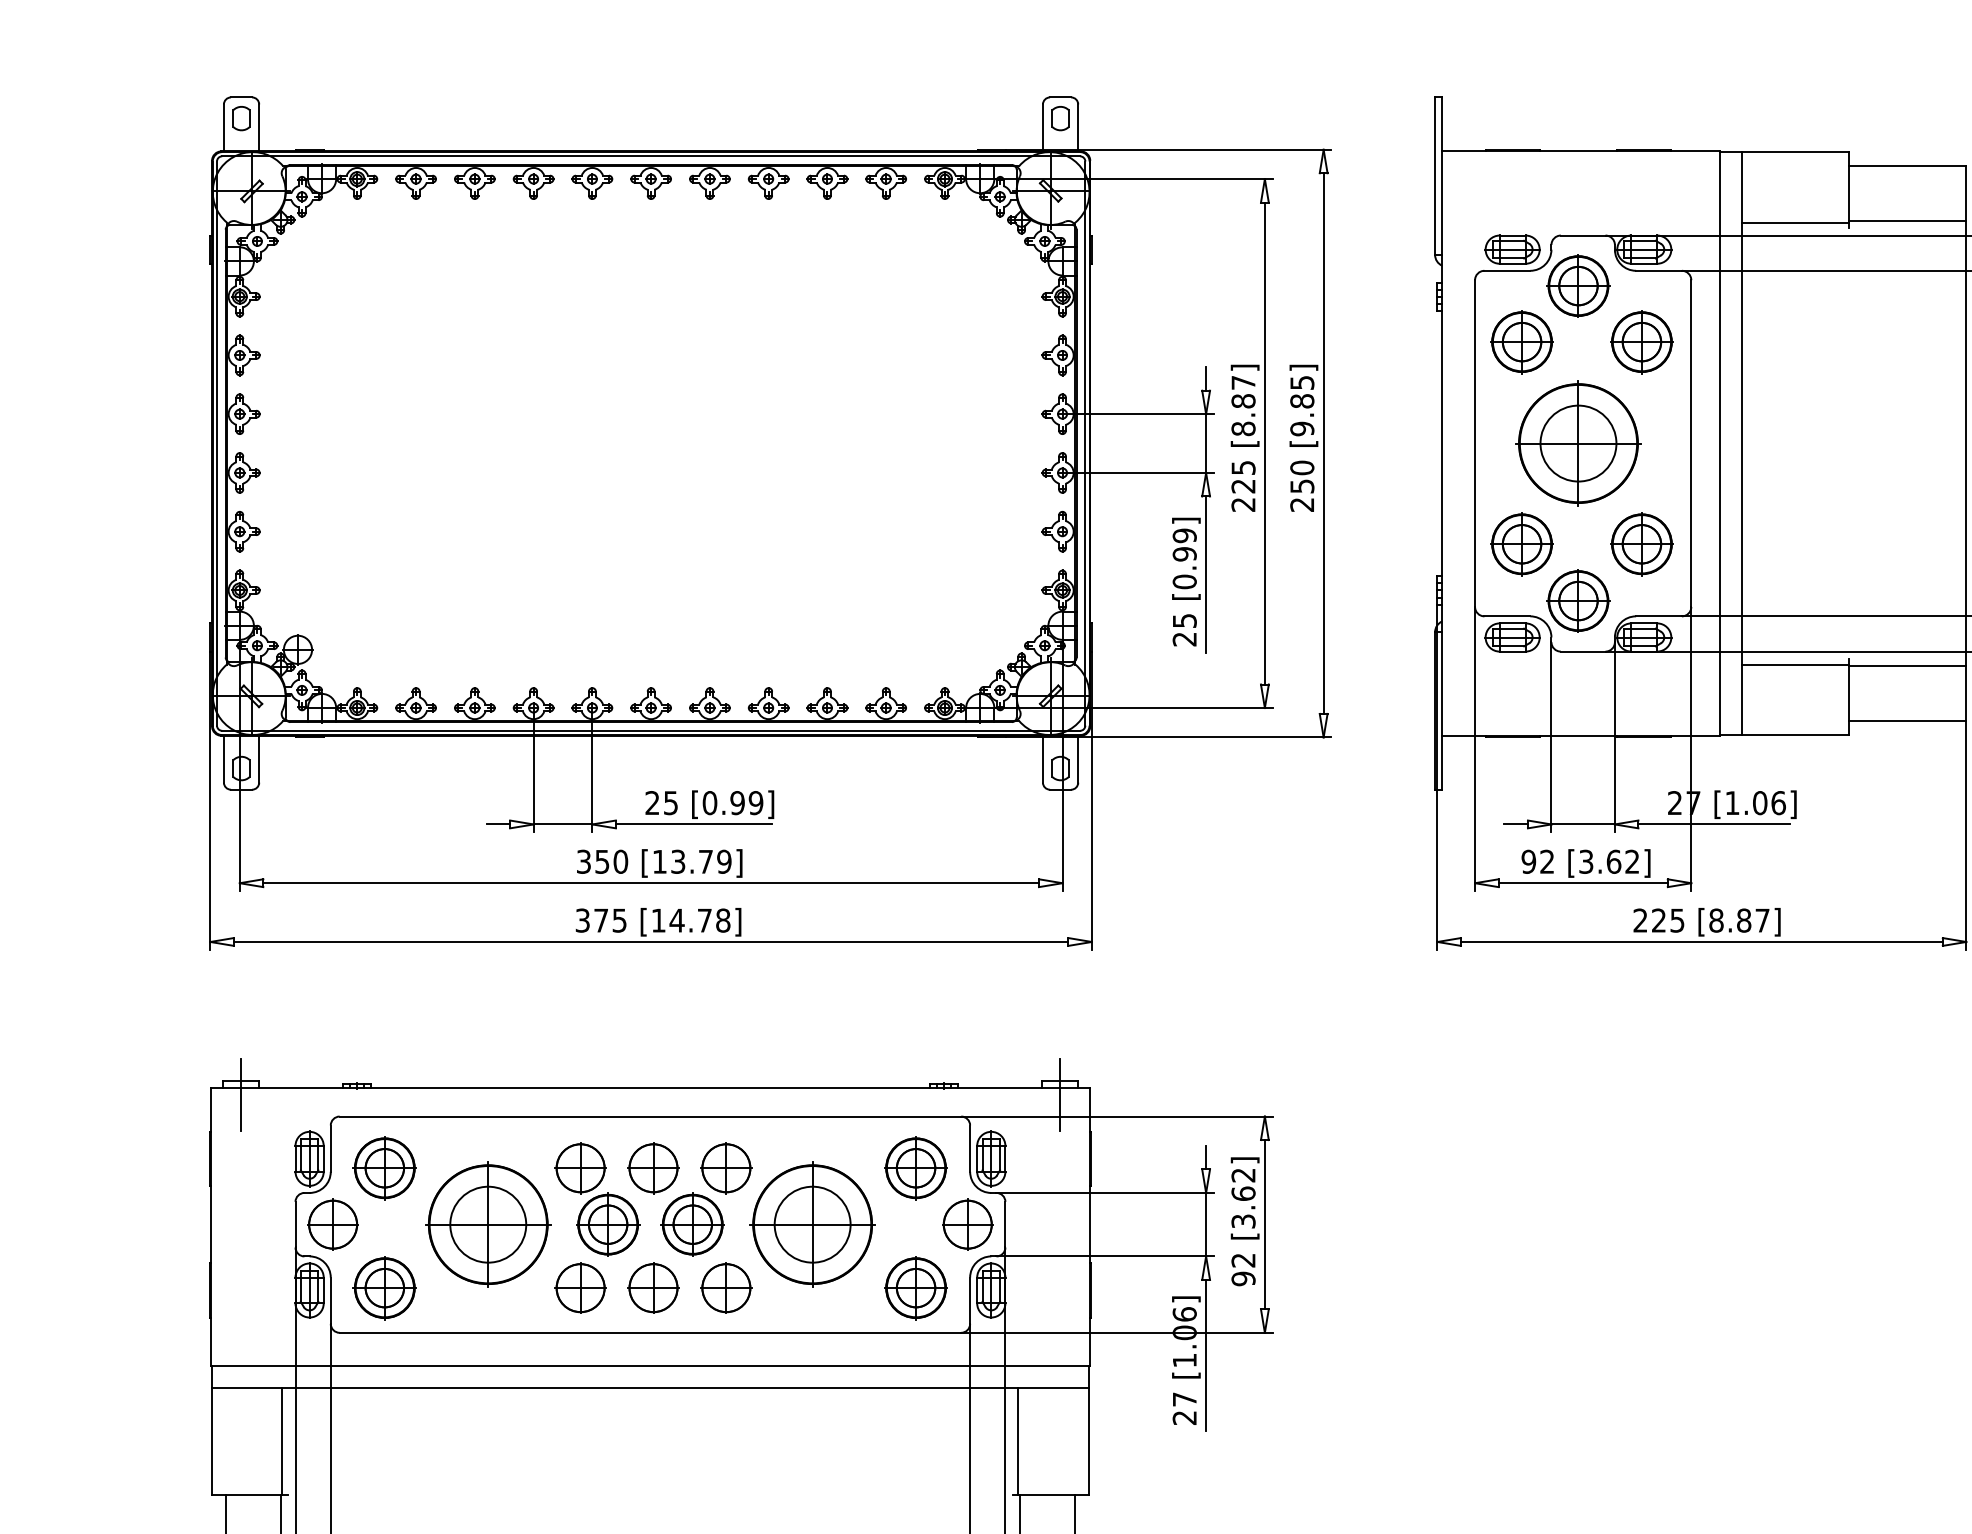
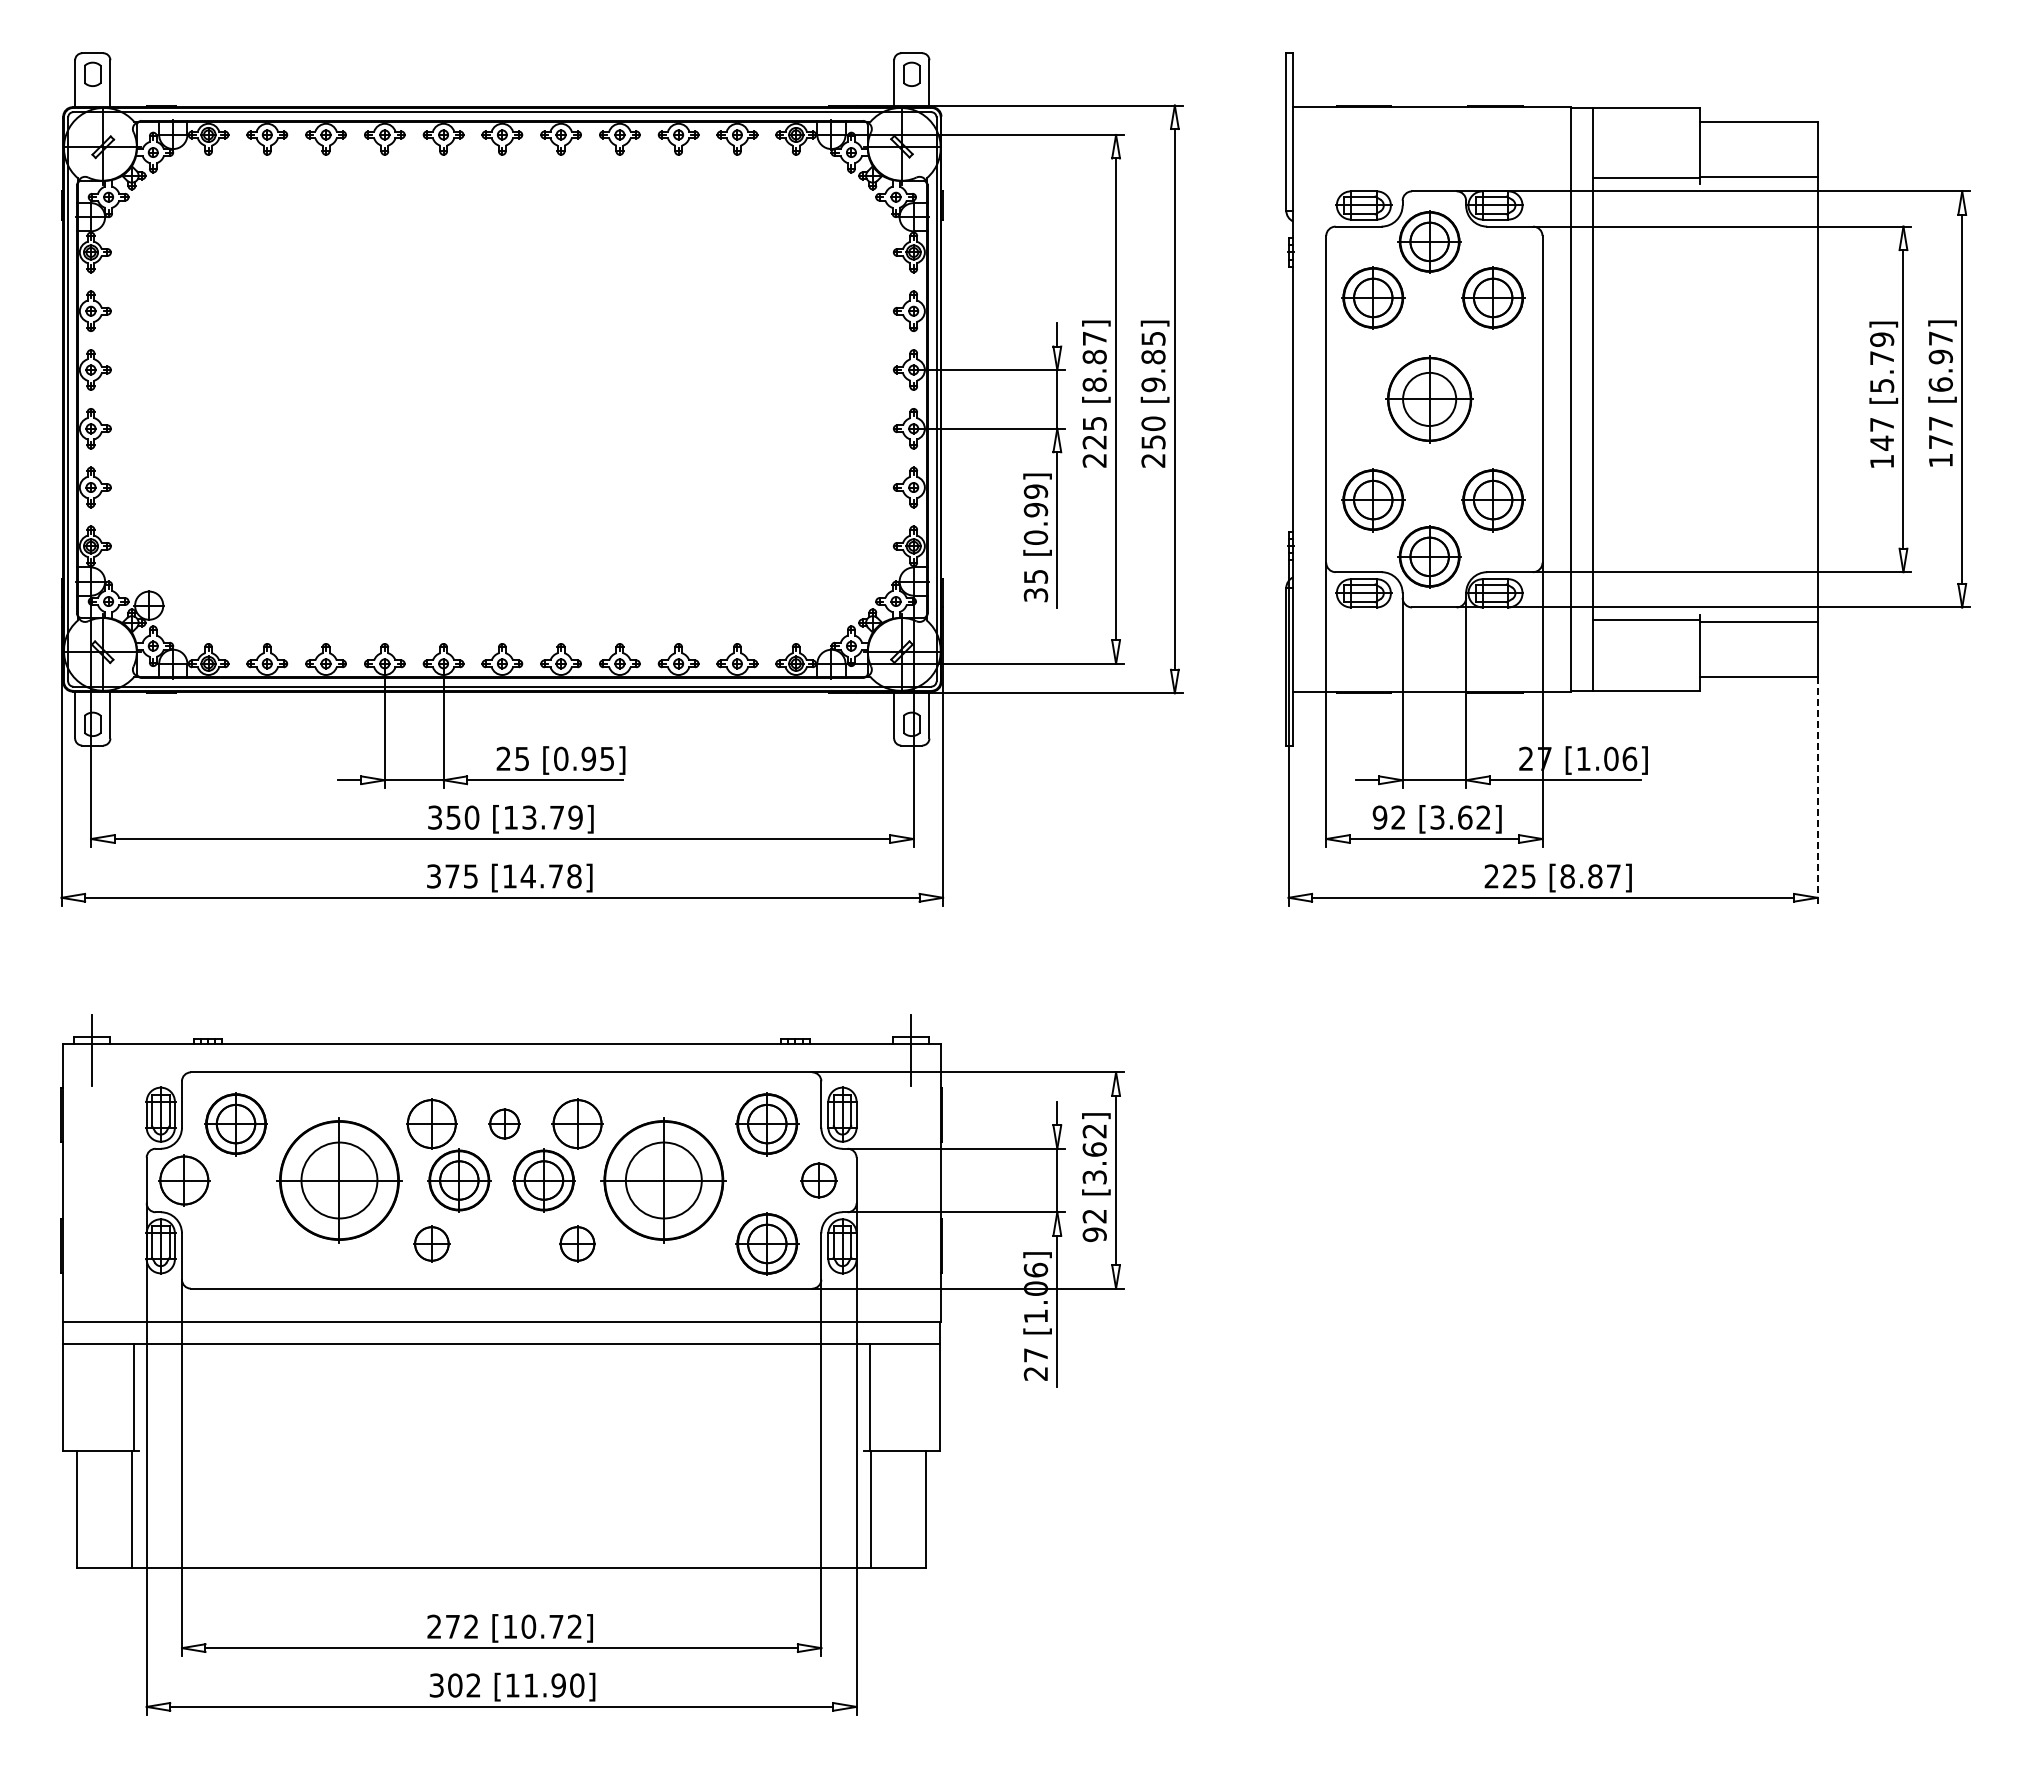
part: (1578, 443) -> (1429, 399), size x0.7
text: (1185, 639) -> (1036, 595), 25 -> 35
text: (756, 802) -> (607, 758), [0.99] -> [0.95]
line: (1966, 835) -> (1817, 791), solid -> dashed
part: (653, 1167) -> (504, 1123), size x0.6
part: (967, 1224) -> (818, 1180), size x0.7
part: (384, 1287) -> (235, 1243), removed
part: (580, 1287) -> (431, 1243), size x0.7
part: (653, 1287) -> (504, 1243), removed
part: (726, 1287) -> (577, 1243), size x0.7

